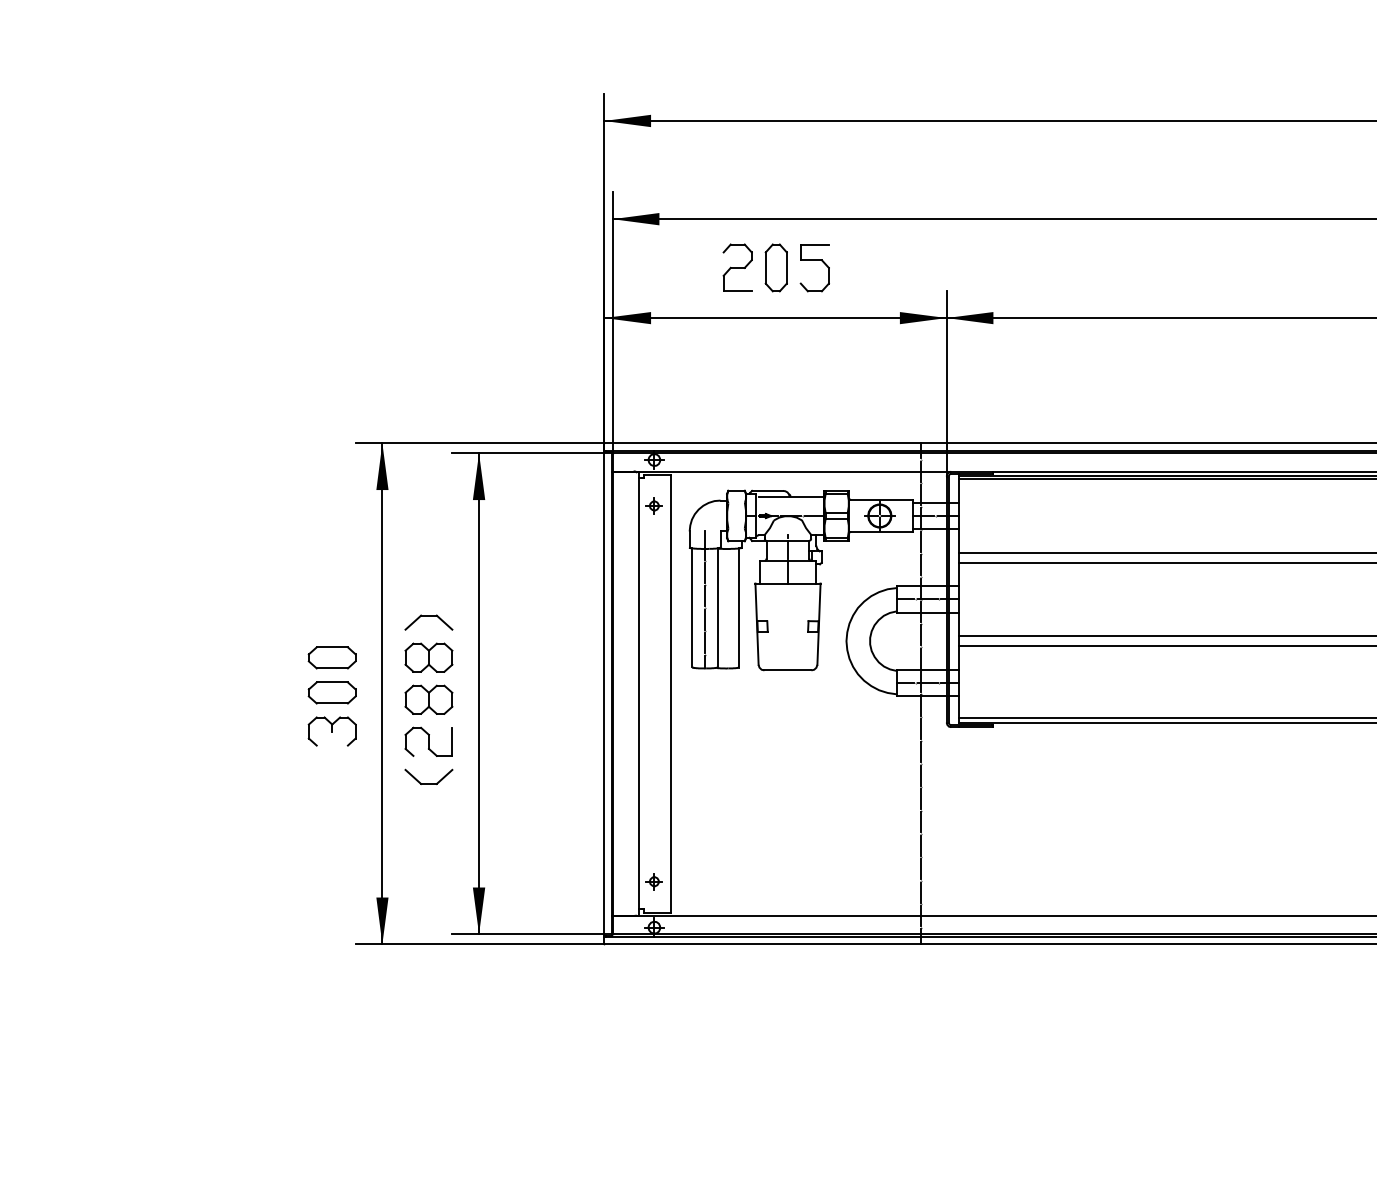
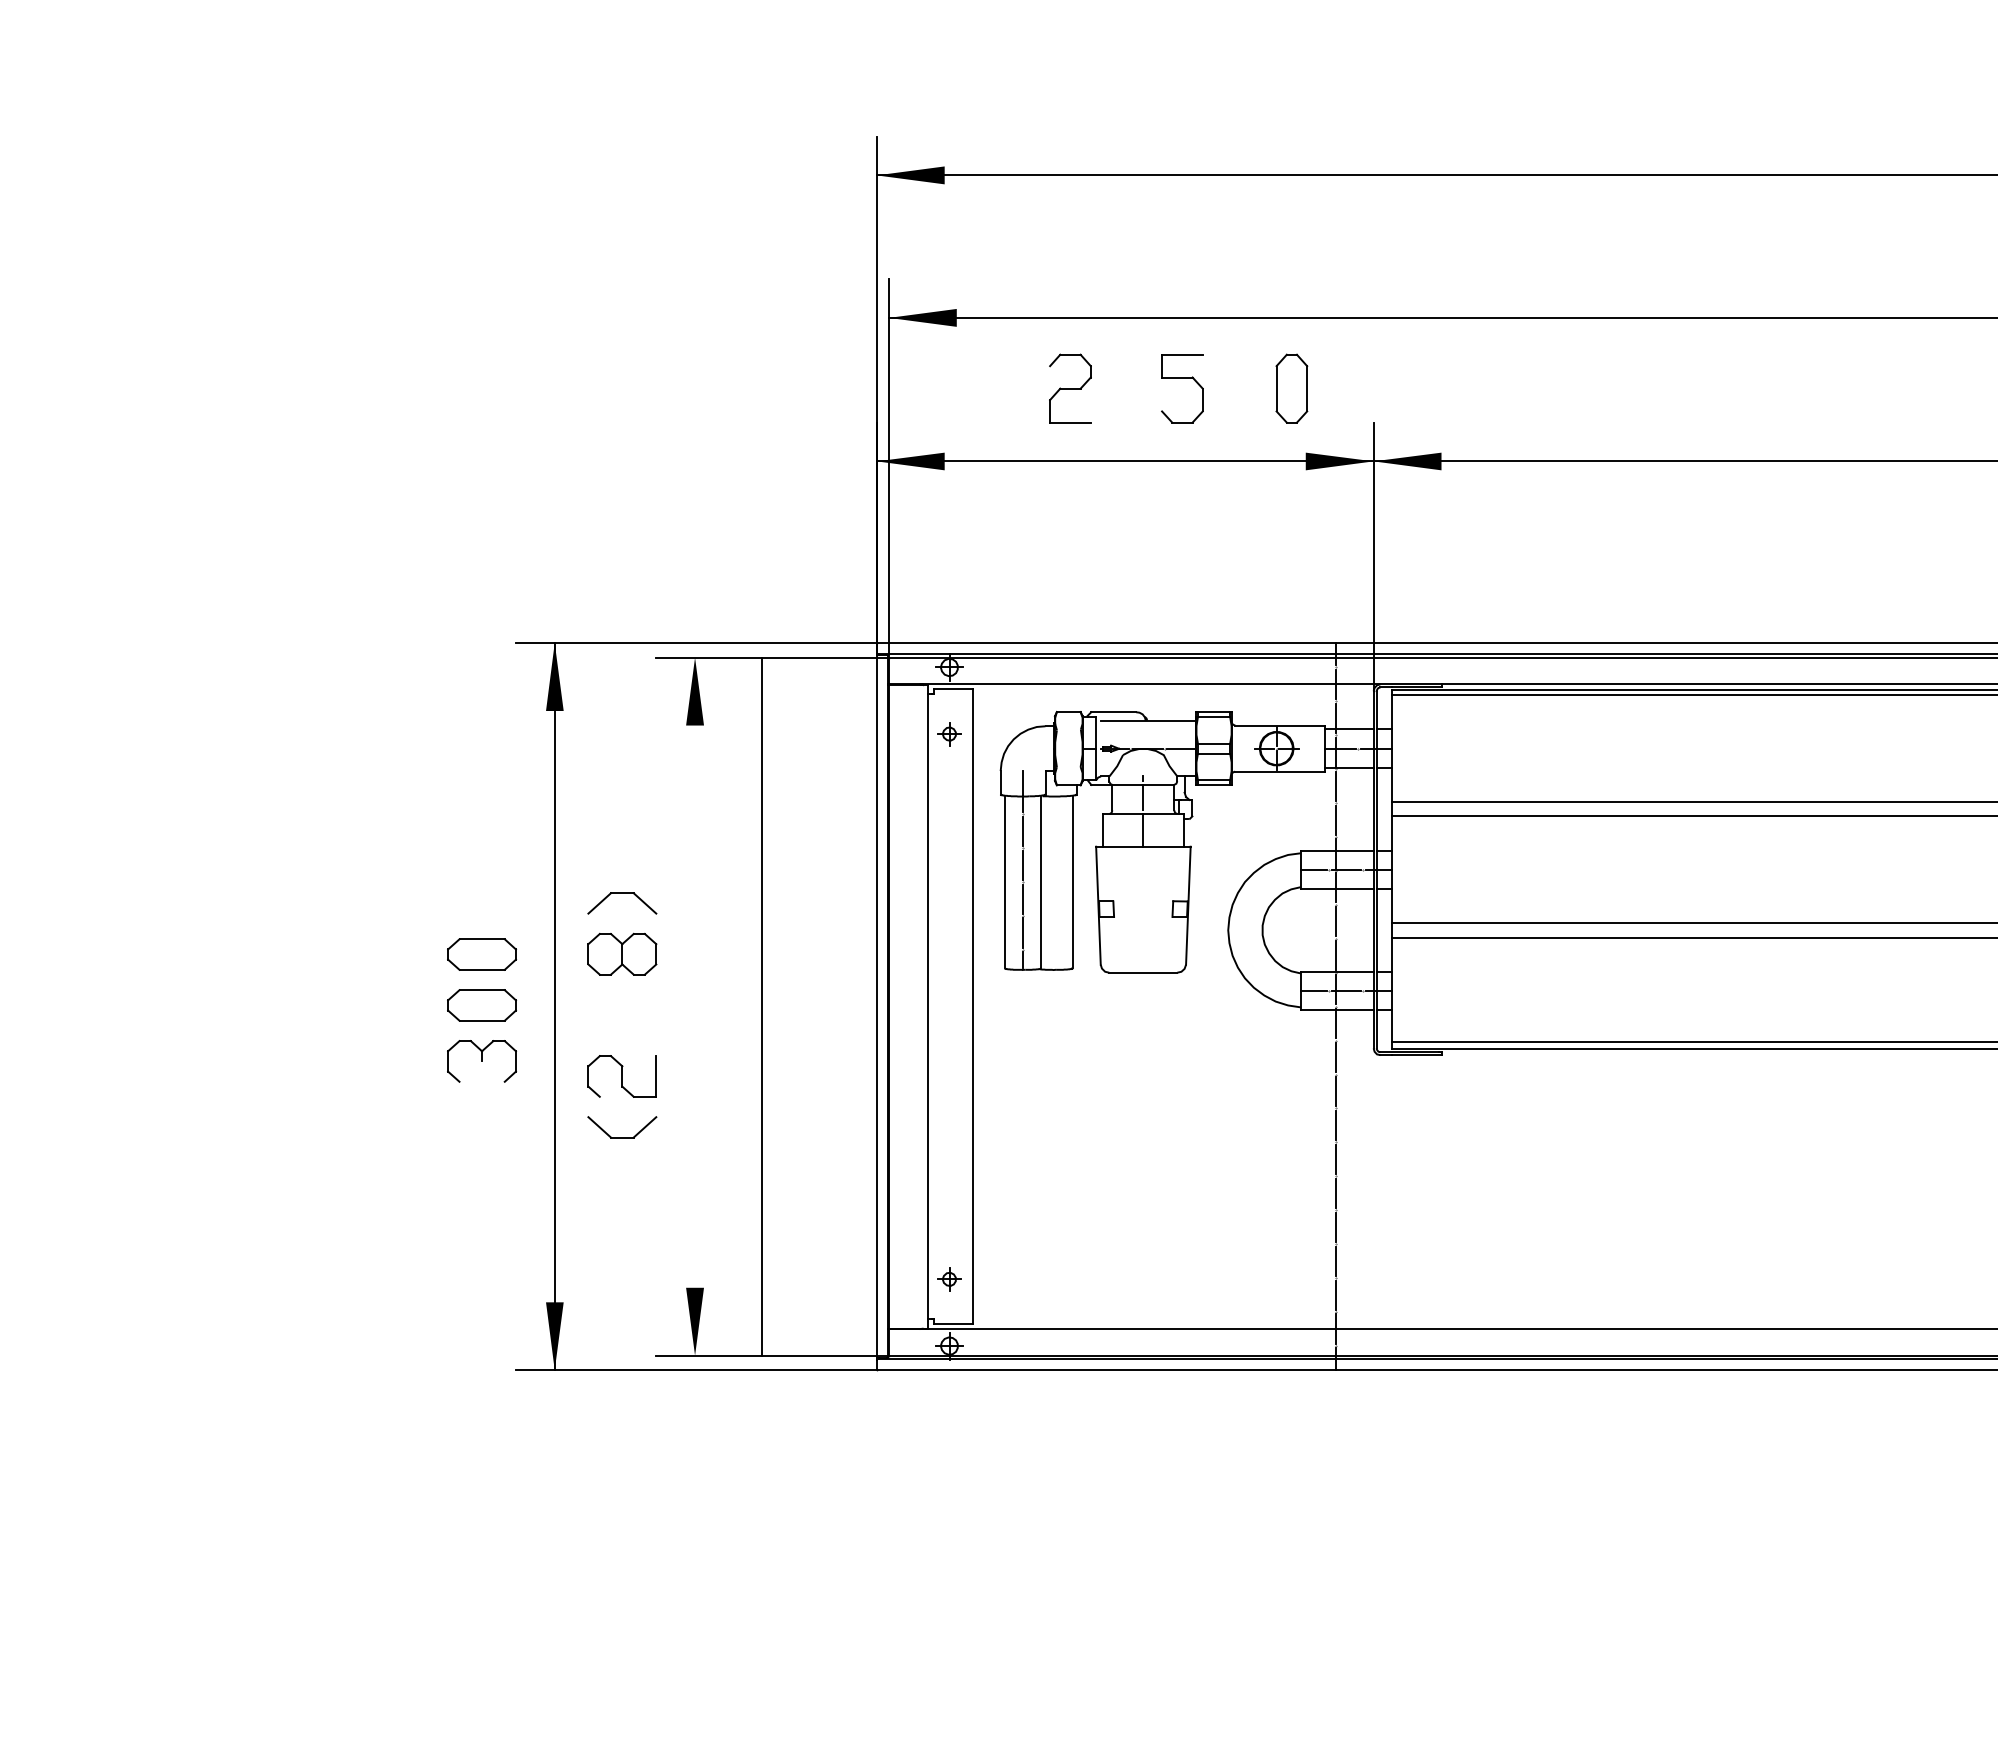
part: (775, 267) -> (1290, 388), moved
line: (479, 693) -> (762, 1006), moved
part: (428, 699) -> (621, 1014), removed

